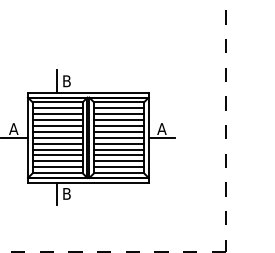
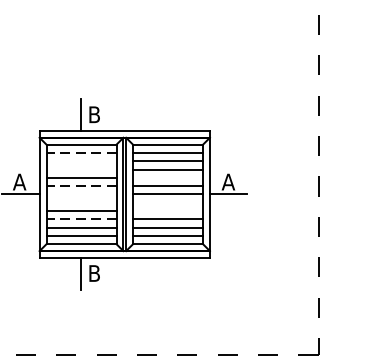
line: (57, 108) -> (81, 153), solid -> dashed
line: (57, 114) -> (81, 161), removed
line: (57, 120) -> (81, 170), removed
line: (118, 126) -> (167, 178), removed
line: (57, 131) -> (81, 185), solid -> dashed
line: (57, 137) -> (81, 194), removed
line: (57, 143) -> (81, 202), removed
line: (118, 143) -> (167, 202), removed
line: (118, 149) -> (167, 210), removed
line: (57, 155) -> (81, 219), solid -> dashed

